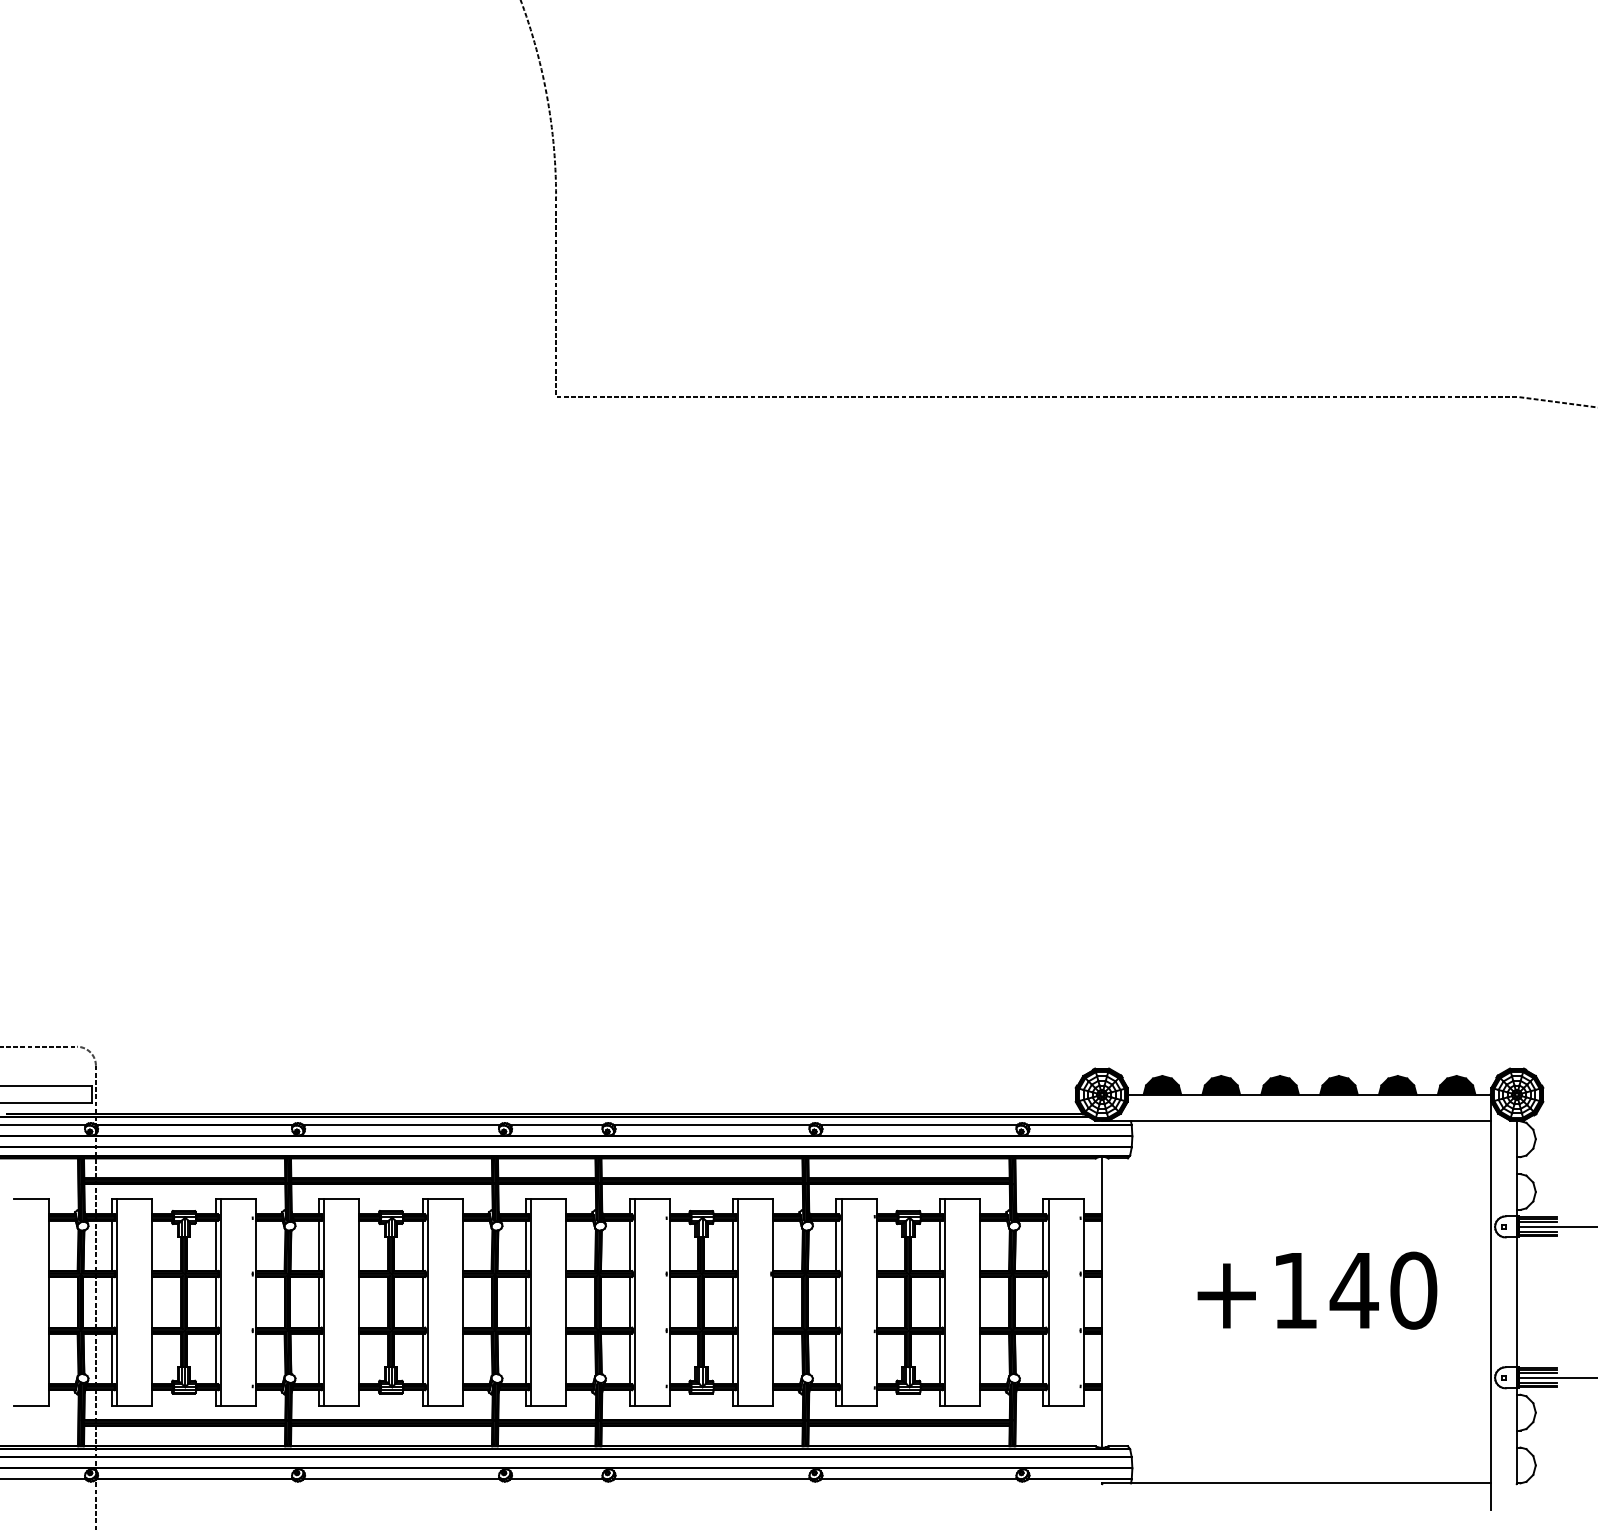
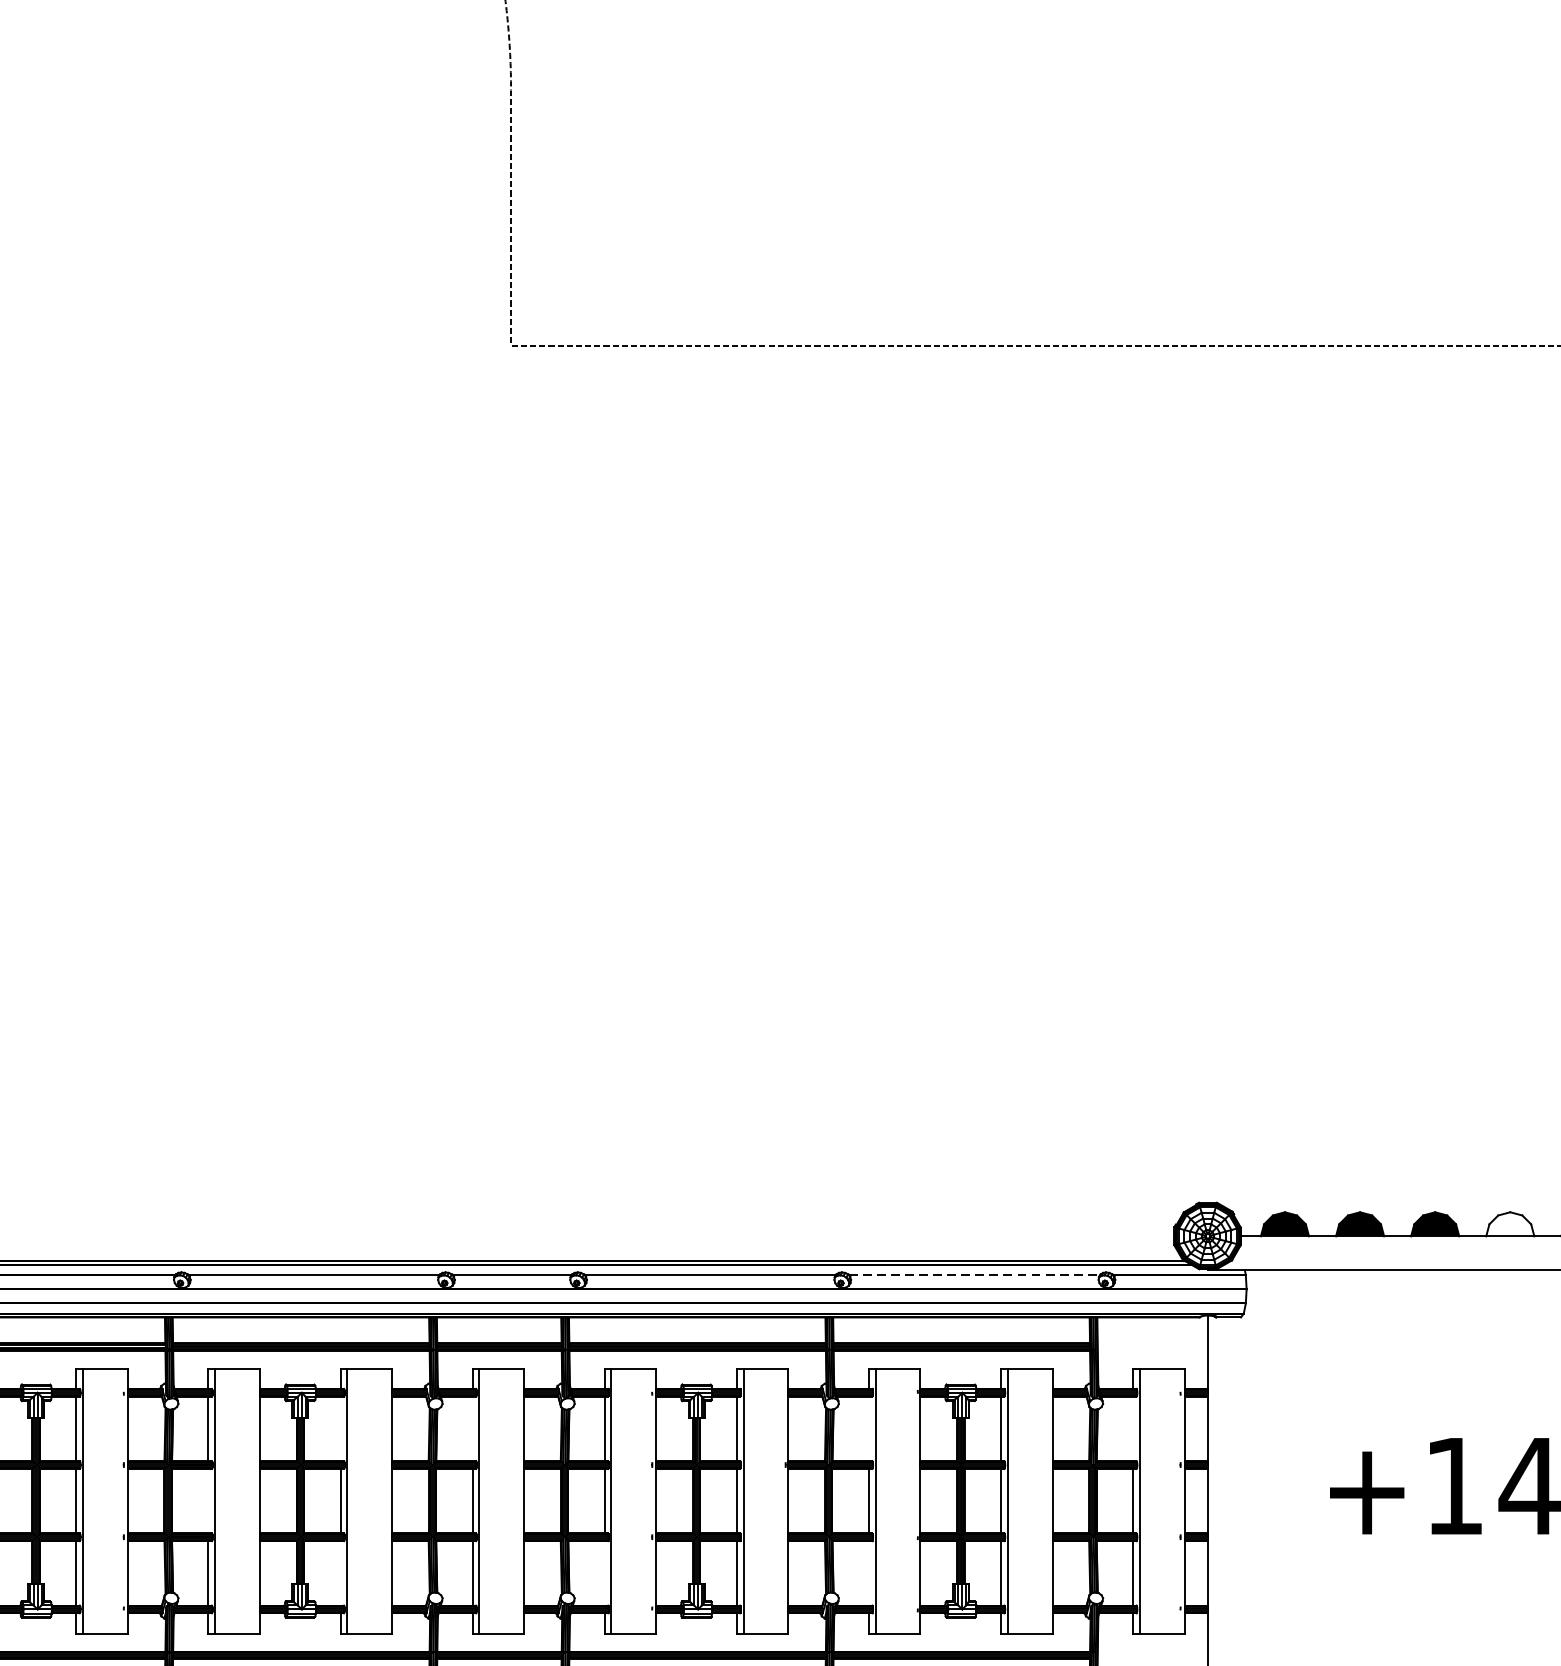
fill: (1338, 1085) -> (1509, 1224), removed
line: (919, 1125) -> (974, 1275), solid -> dashed
line: (422, 1245) -> (340, 1428), removed
line: (526, 1245) -> (473, 1428), removed
line: (836, 1245) -> (868, 1428), removed
line: (1043, 1245) -> (1133, 1428), removed
line: (319, 1302) -> (209, 1501), removed
line: (422, 1358) -> (340, 1572), removed
line: (629, 1358) -> (604, 1572), removed
line: (836, 1358) -> (868, 1572), removed

